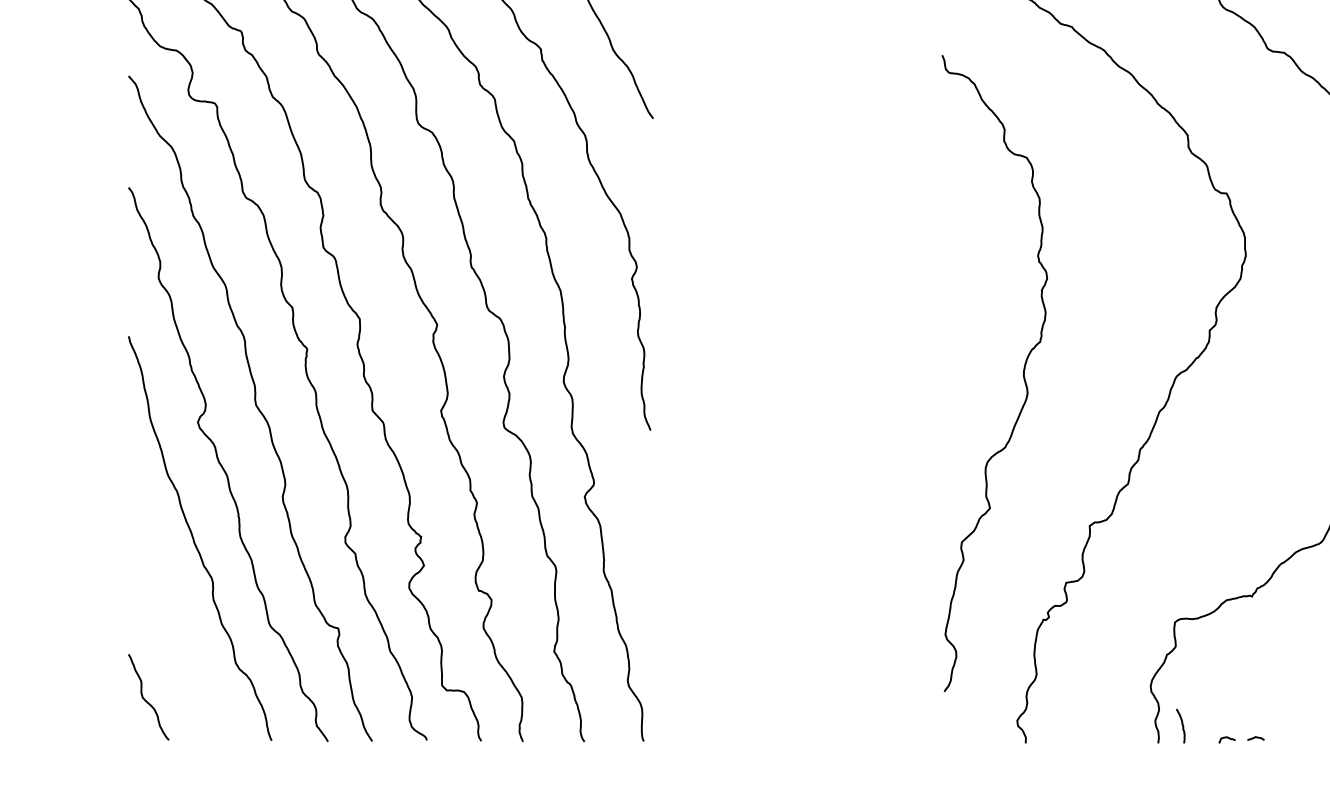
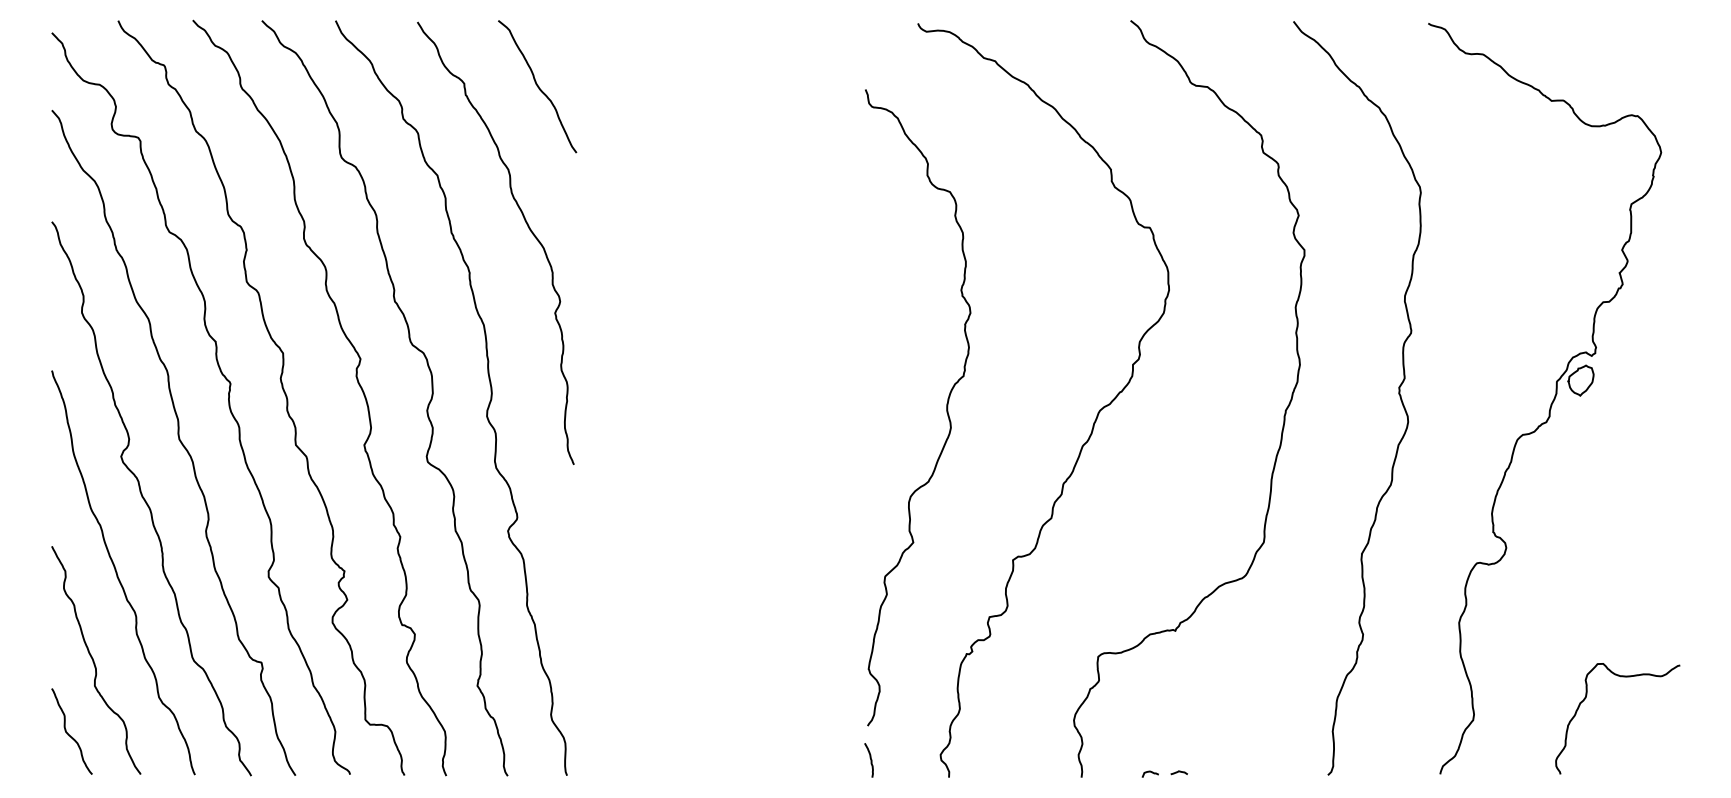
curve: (171, 626) -> (94, 660), added
curve: (1182, 726) -> (870, 760), moved

